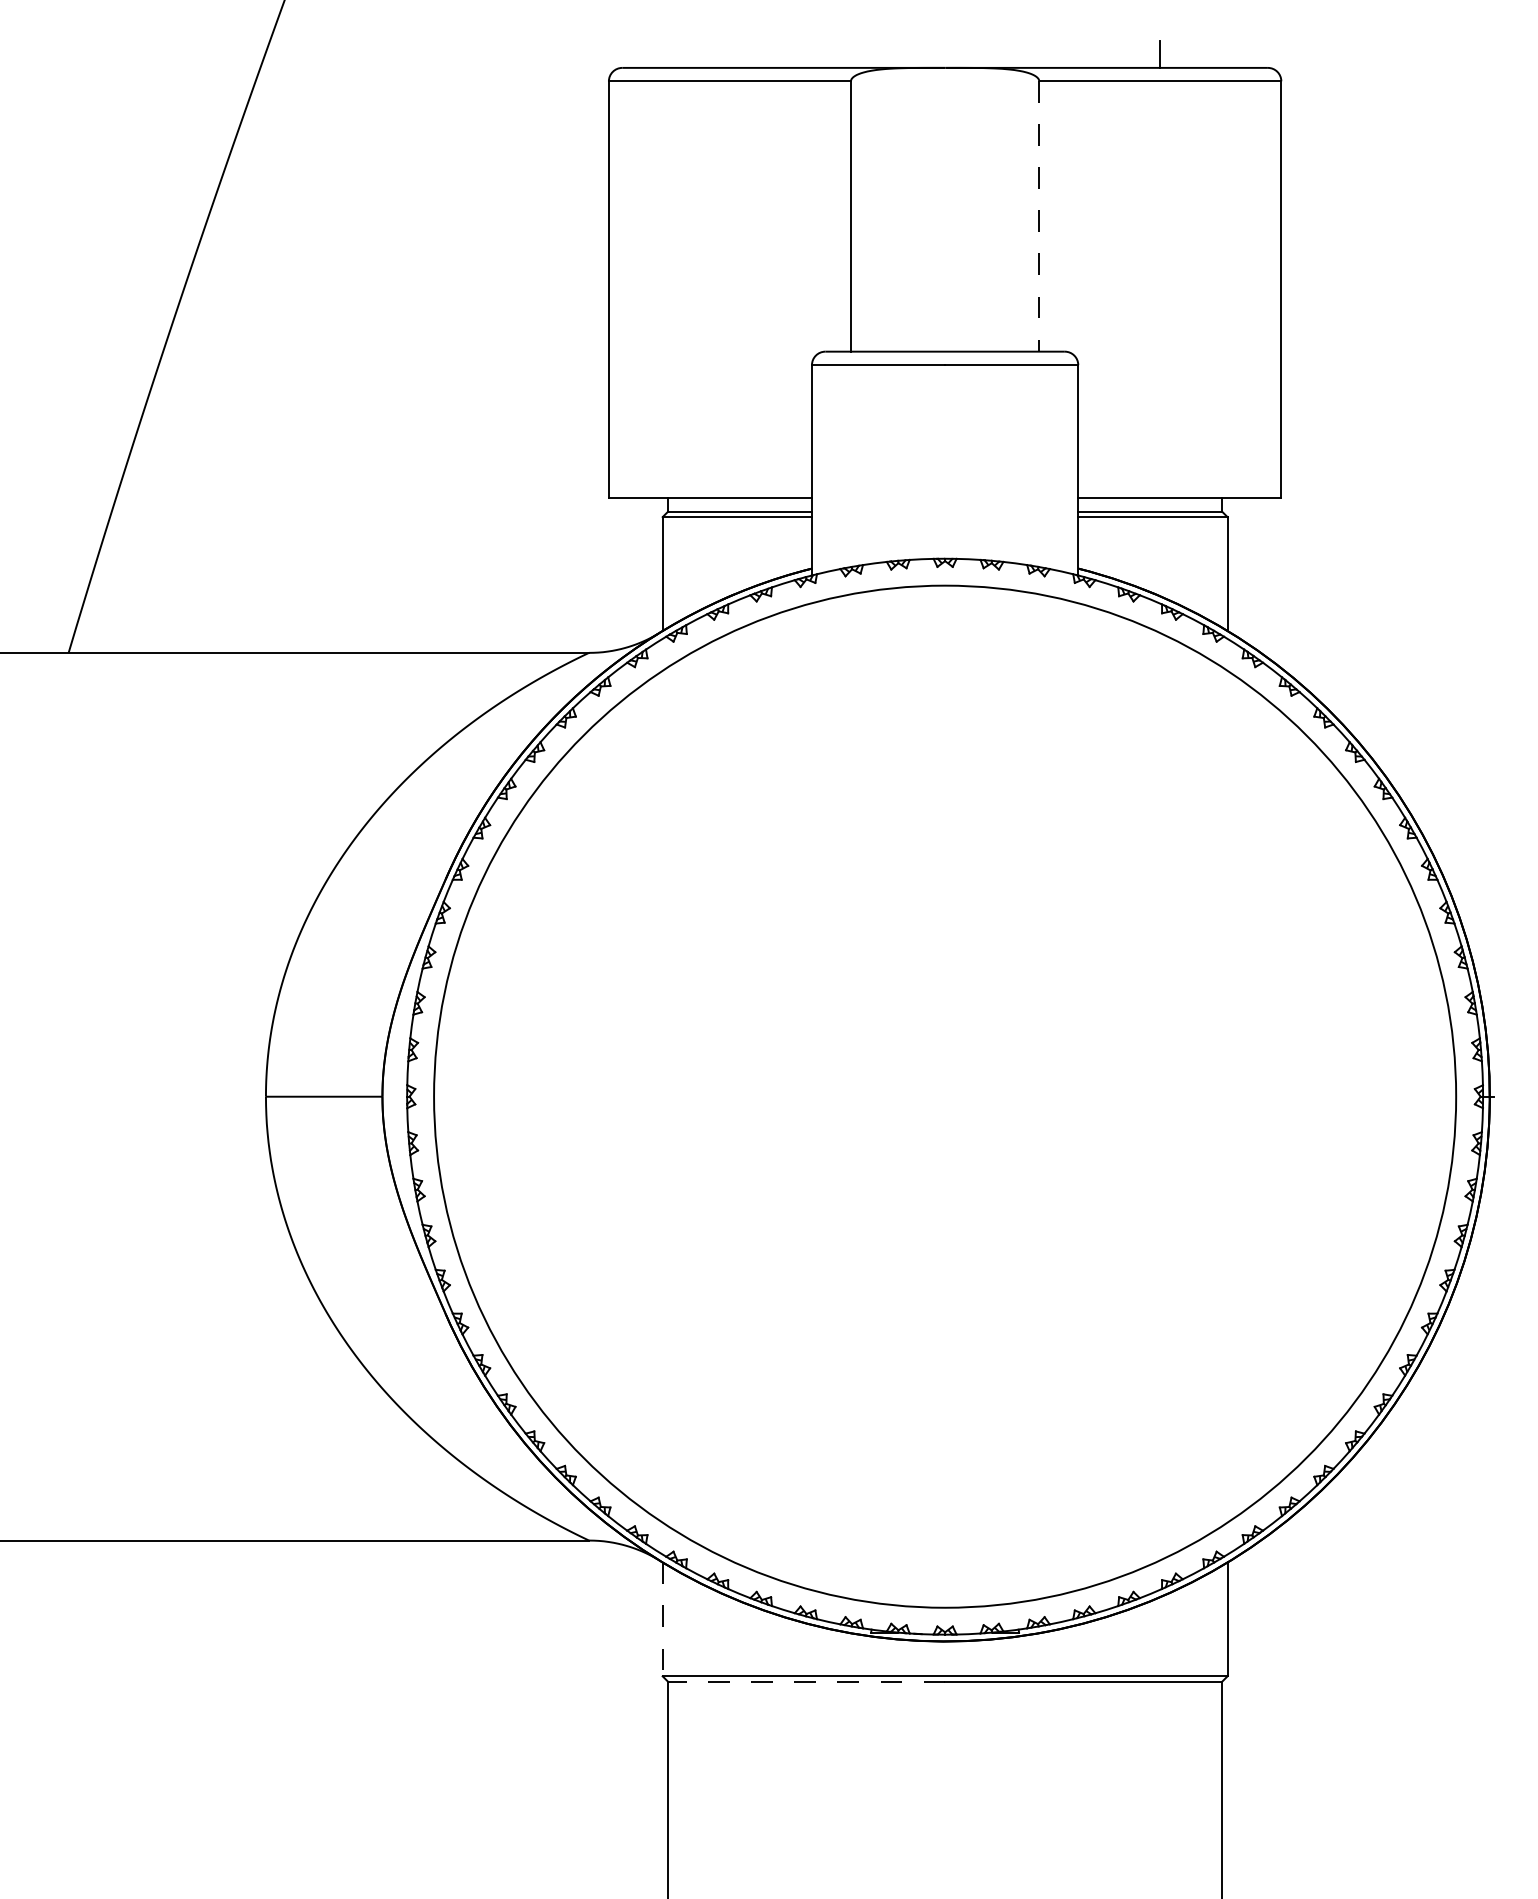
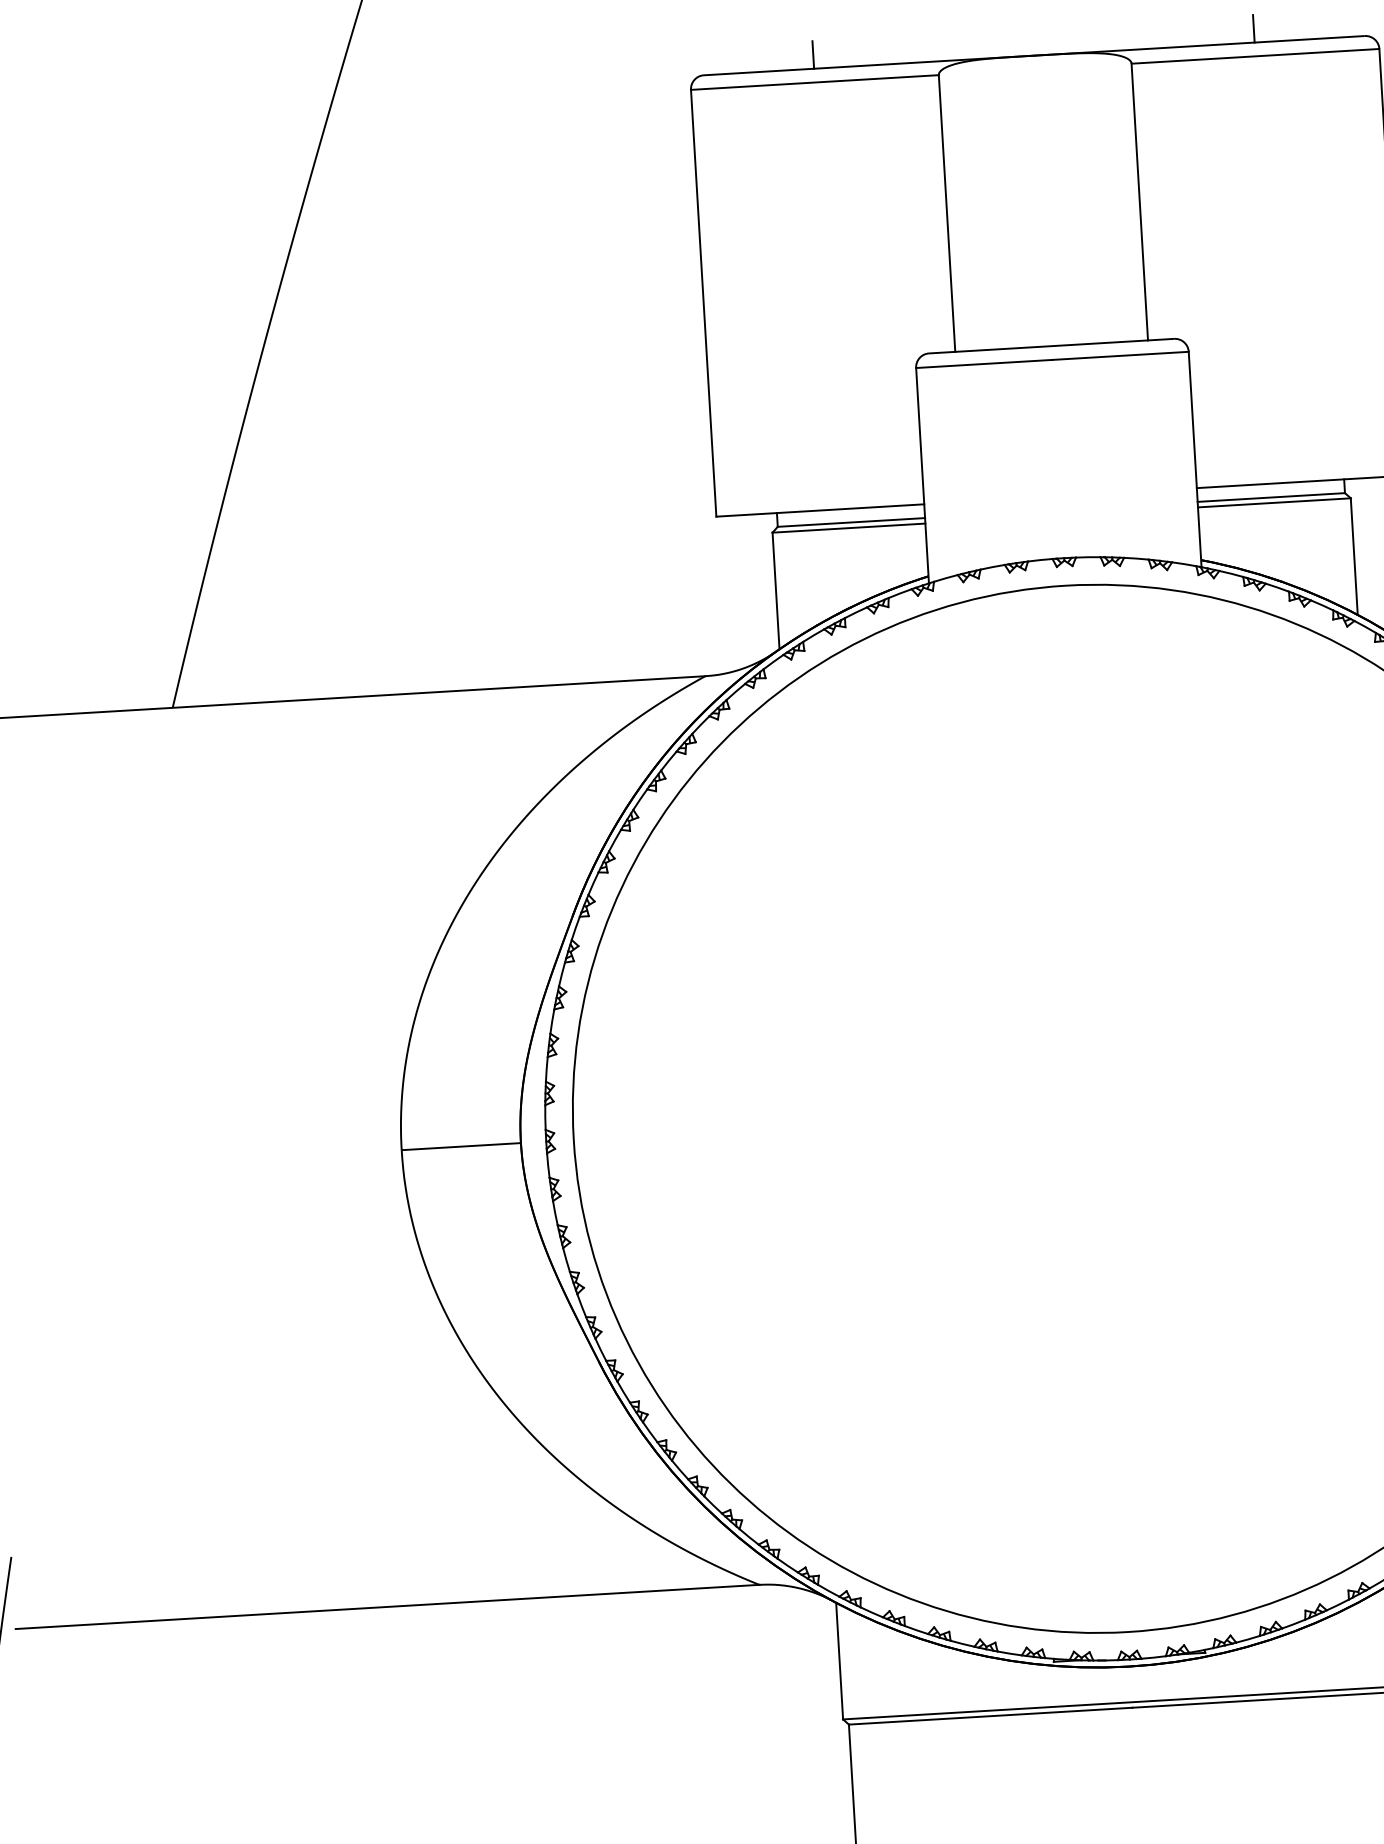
line: (729, 54) -> (812, 55), added
line: (1039, 217) -> (1140, 203), dashed -> solid
line: (662, 1619) -> (839, 1661), dashed -> solid
line: (806, 1681) -> (990, 1715), dashed -> solid

